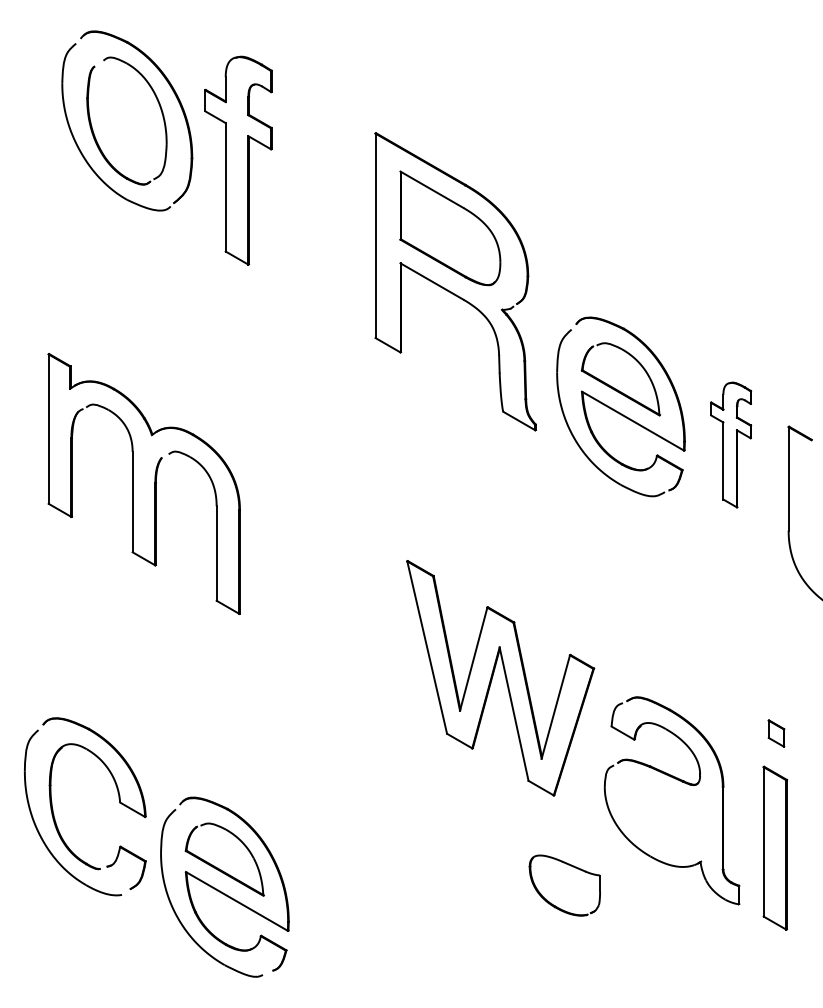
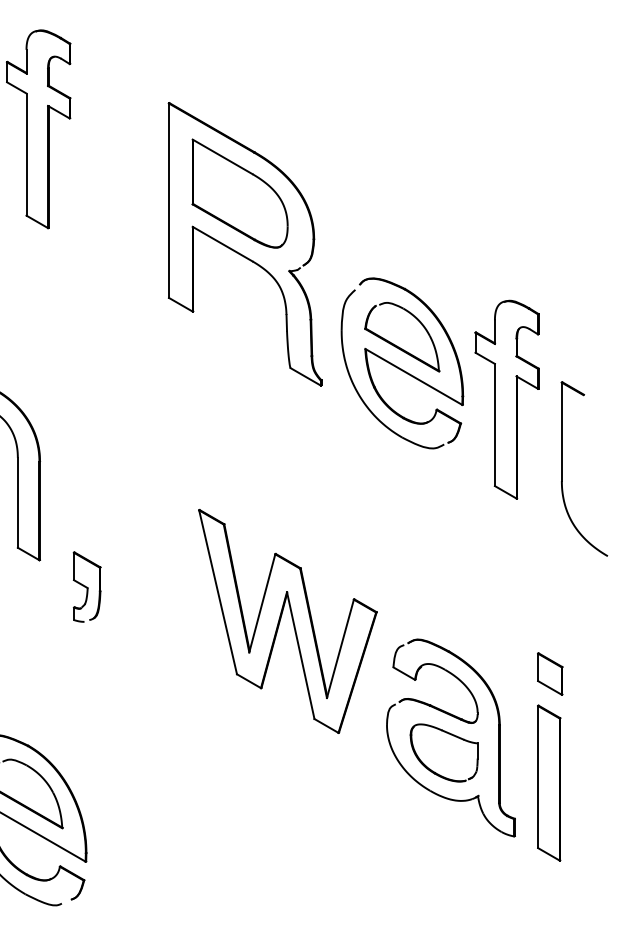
part: (730, 444) -> (506, 399), size x1.67
part: (289, 641) -> (87, 586), added
part: (776, 733) -> (550, 673), size x1.67
part: (570, 866) -> (449, 734), moved

